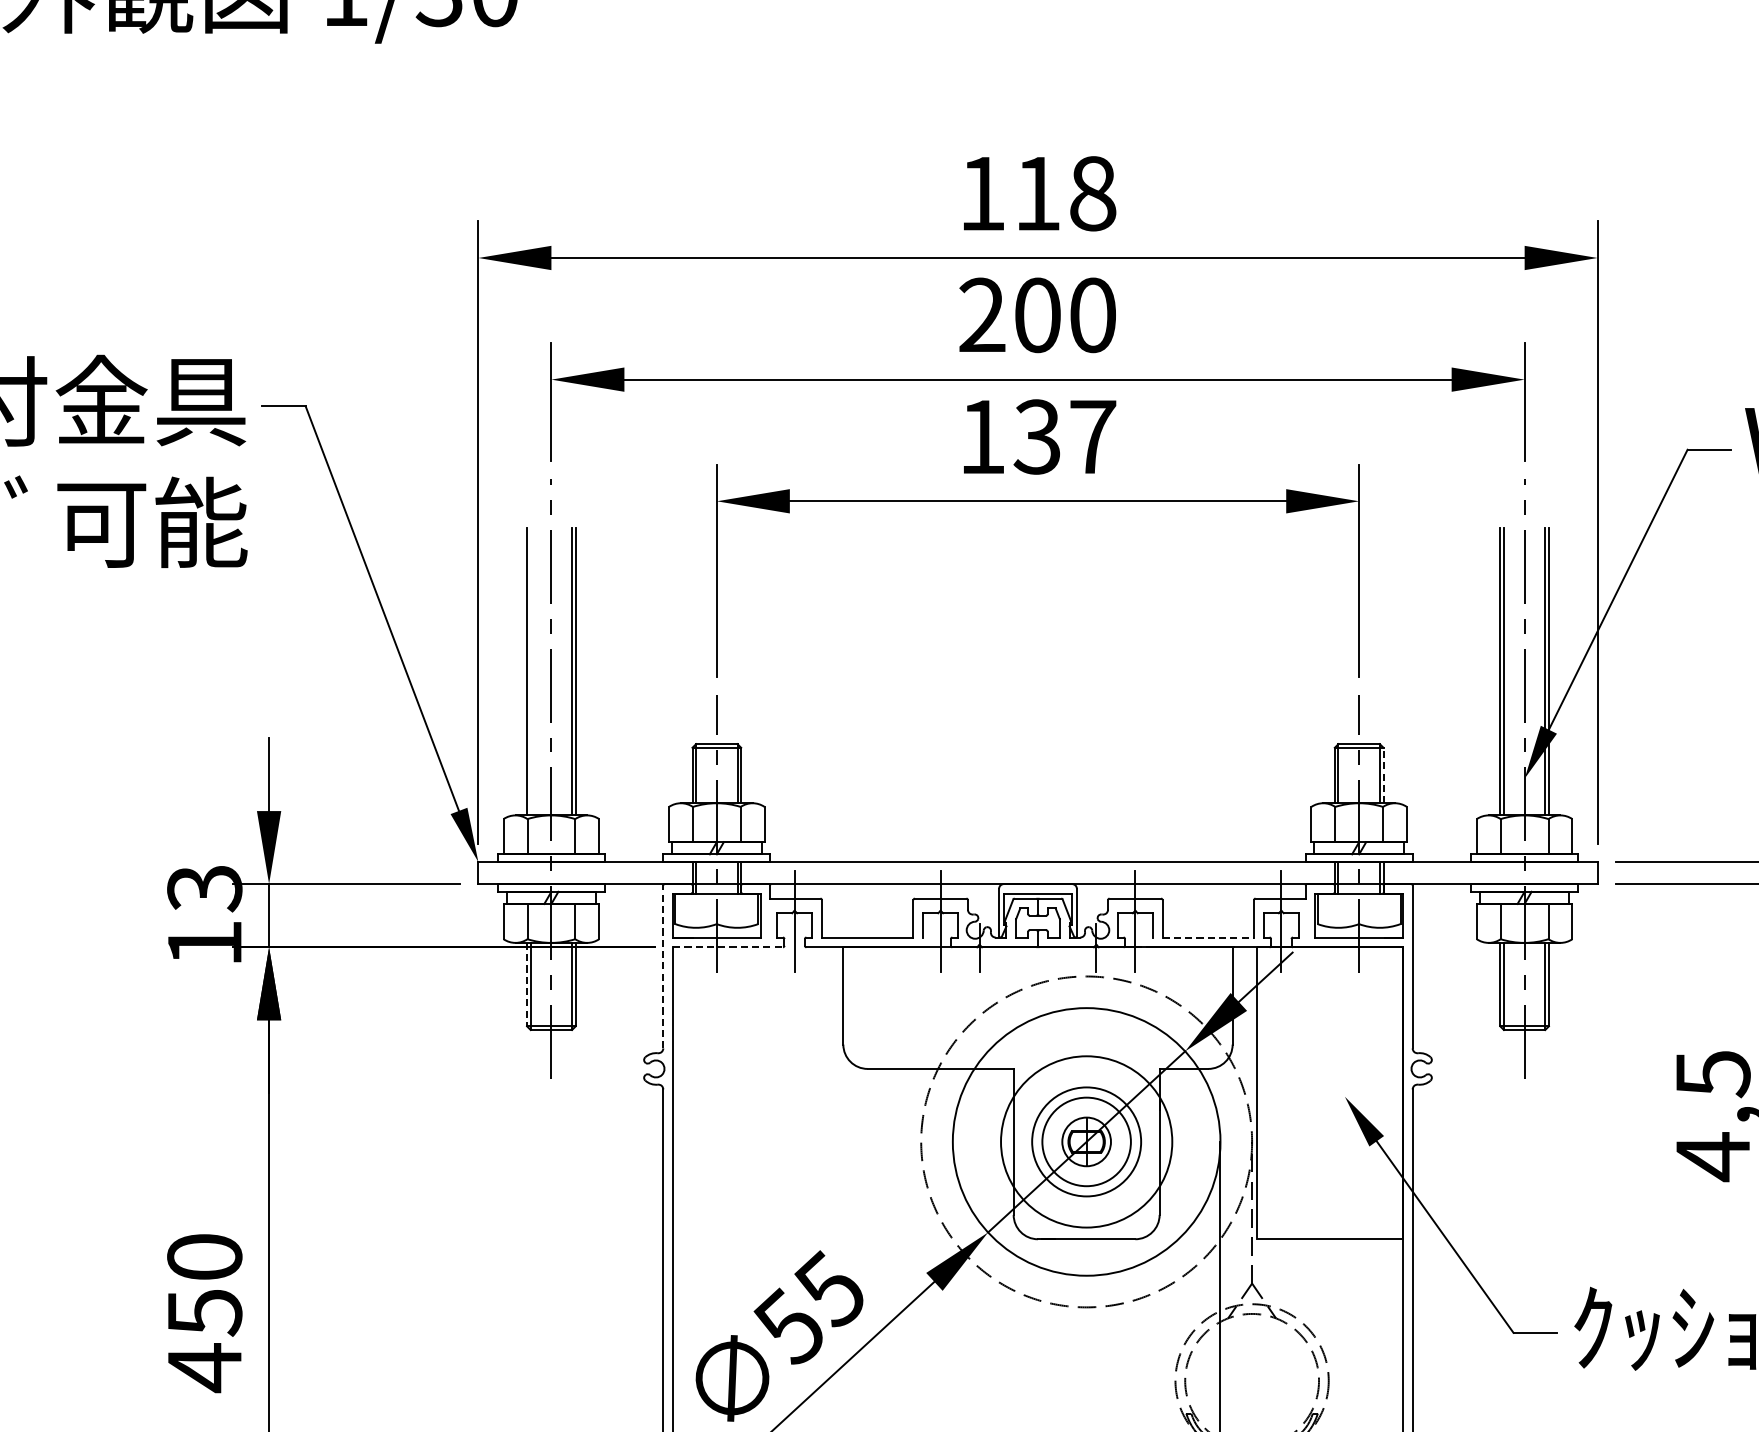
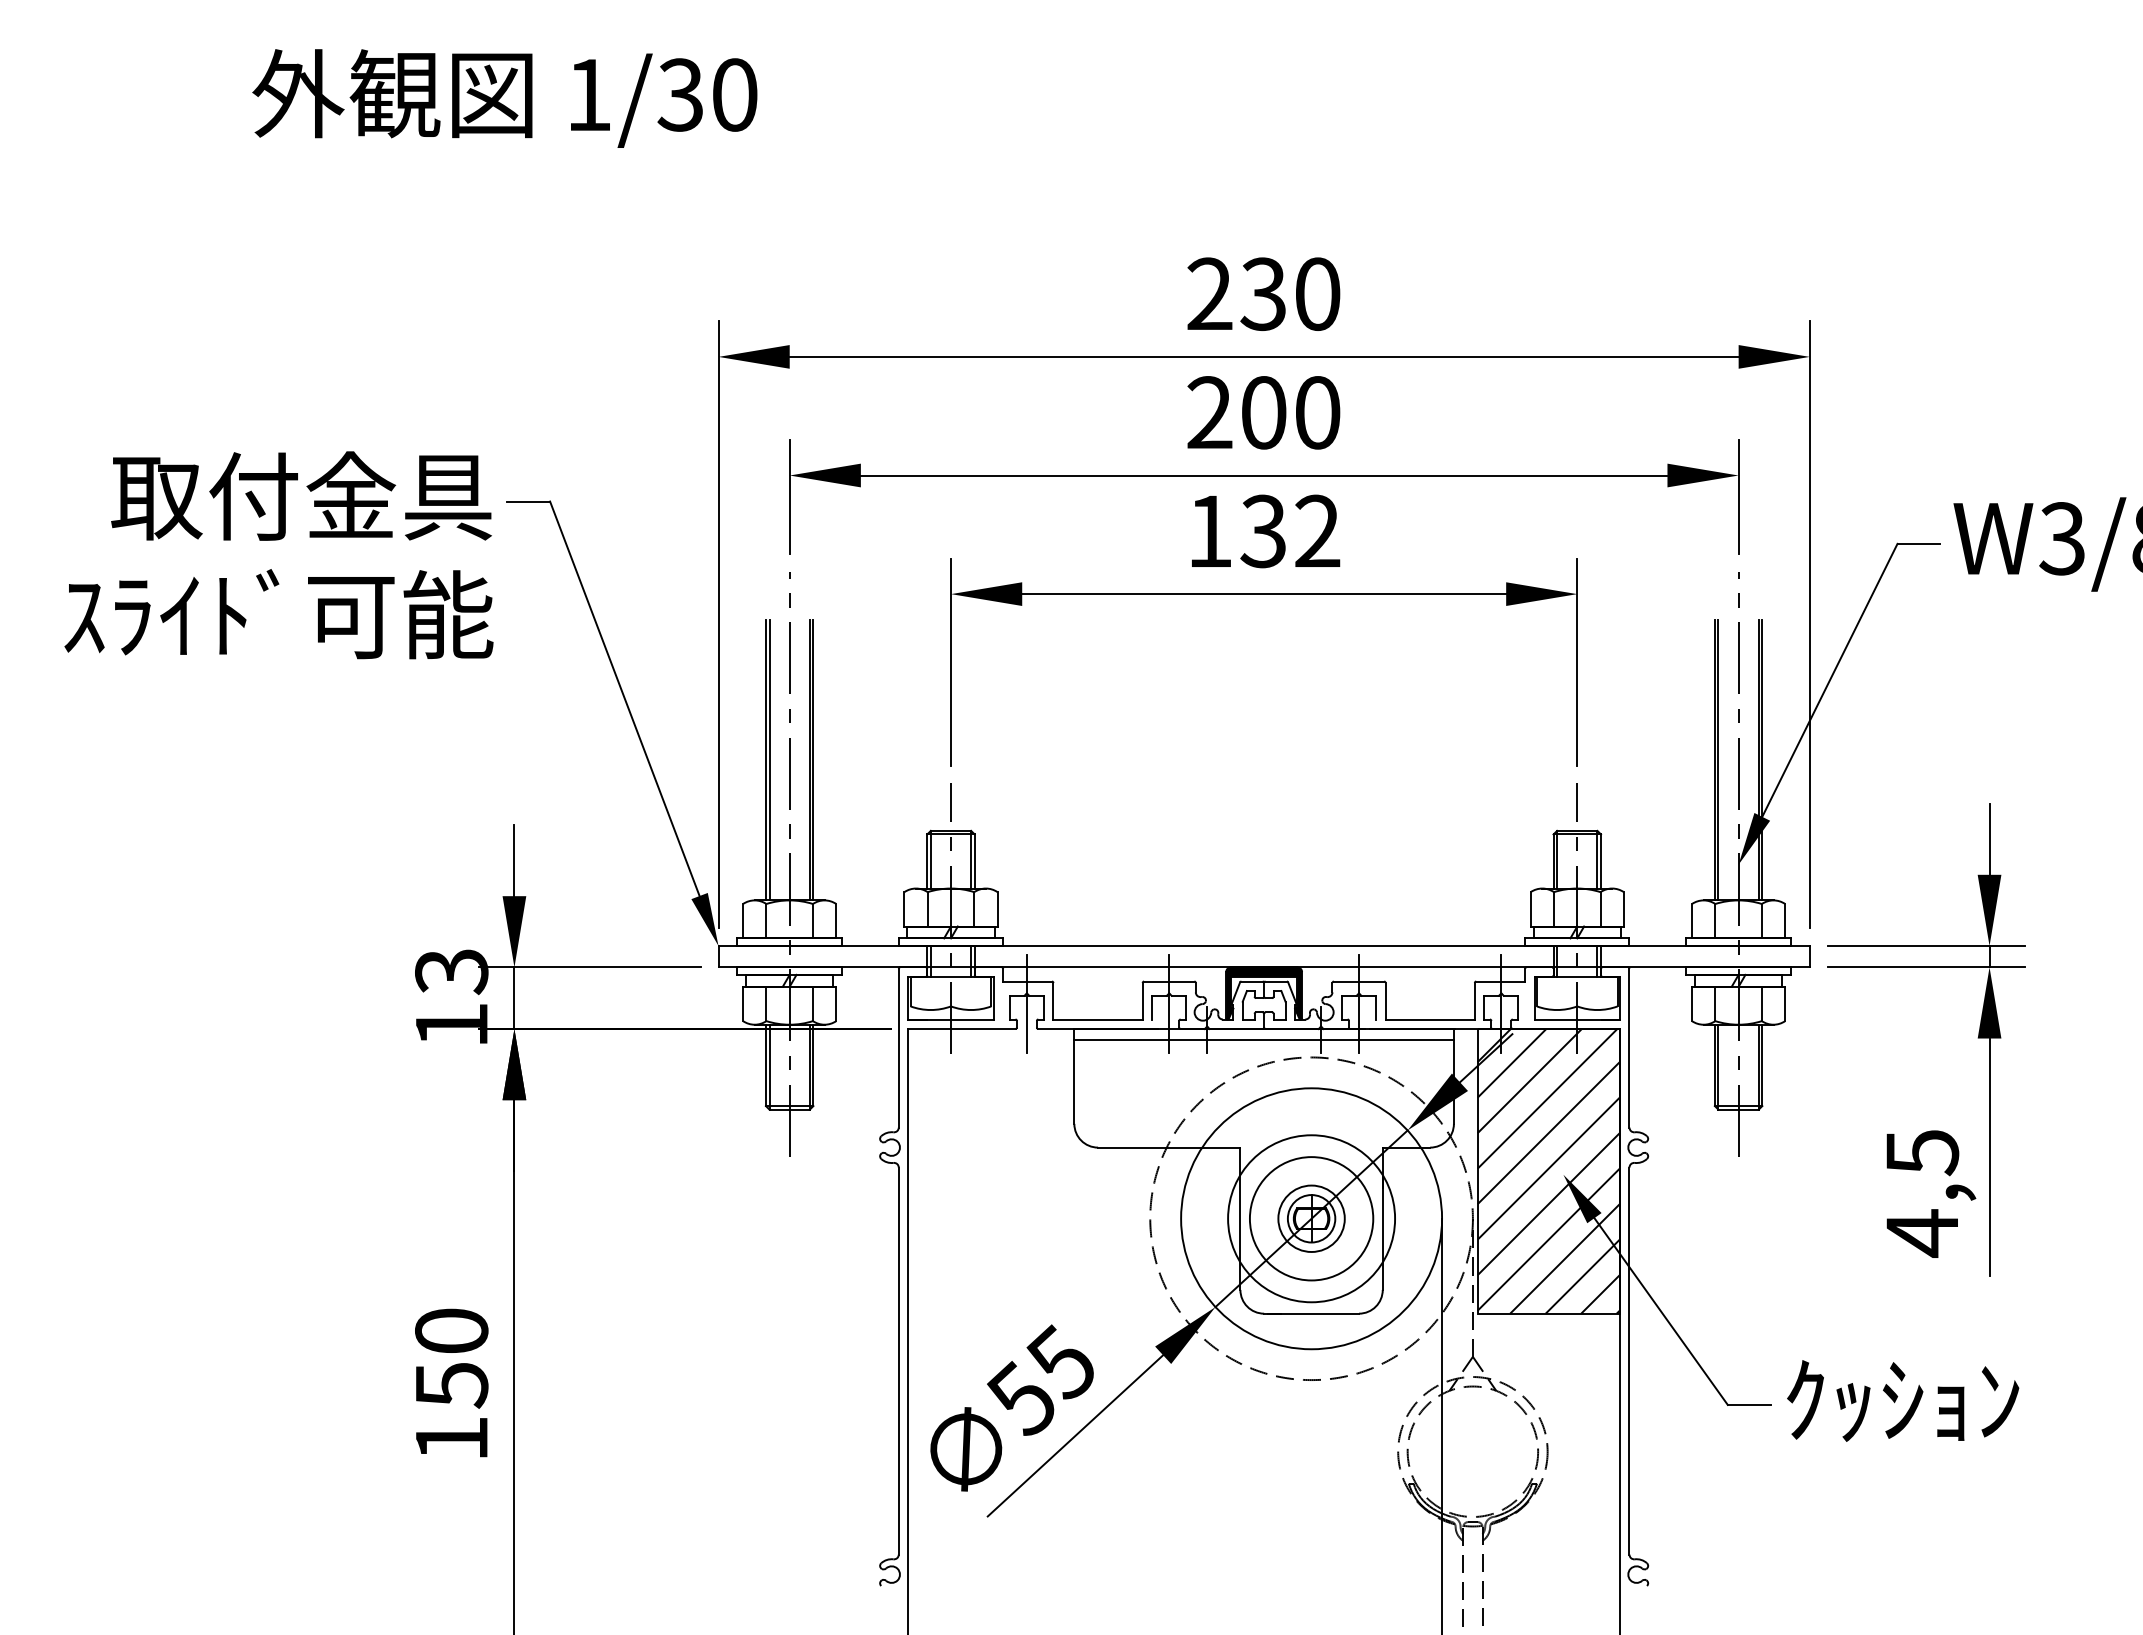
text: (1037, 192) -> (1263, 293), 118 -> 230
text: (1092, 436) -> (1317, 530), 137 -> 132
line: (530, 670) -> (769, 759), added
line: (1383, 775) -> (1601, 861), dashed -> solid
fill: (1038, 910) -> (1264, 993), added
line: (1208, 937) -> (1430, 1019), dashed -> solid
line: (727, 946) -> (961, 1028), dashed -> solid
line: (1037, 958) -> (1263, 1039), added
line: (662, 966) -> (898, 1047), dashed -> solid
line: (526, 984) -> (765, 1065), dashed -> solid
hatch: (1329, 1092) -> (1548, 1170), added
circle: (1086, 1141) -> (1311, 1218), size x0.62
circle: (1086, 1141) -> (1311, 1218), size x1.43
text: (204, 1367) -> (451, 1438), 450 -> 150

